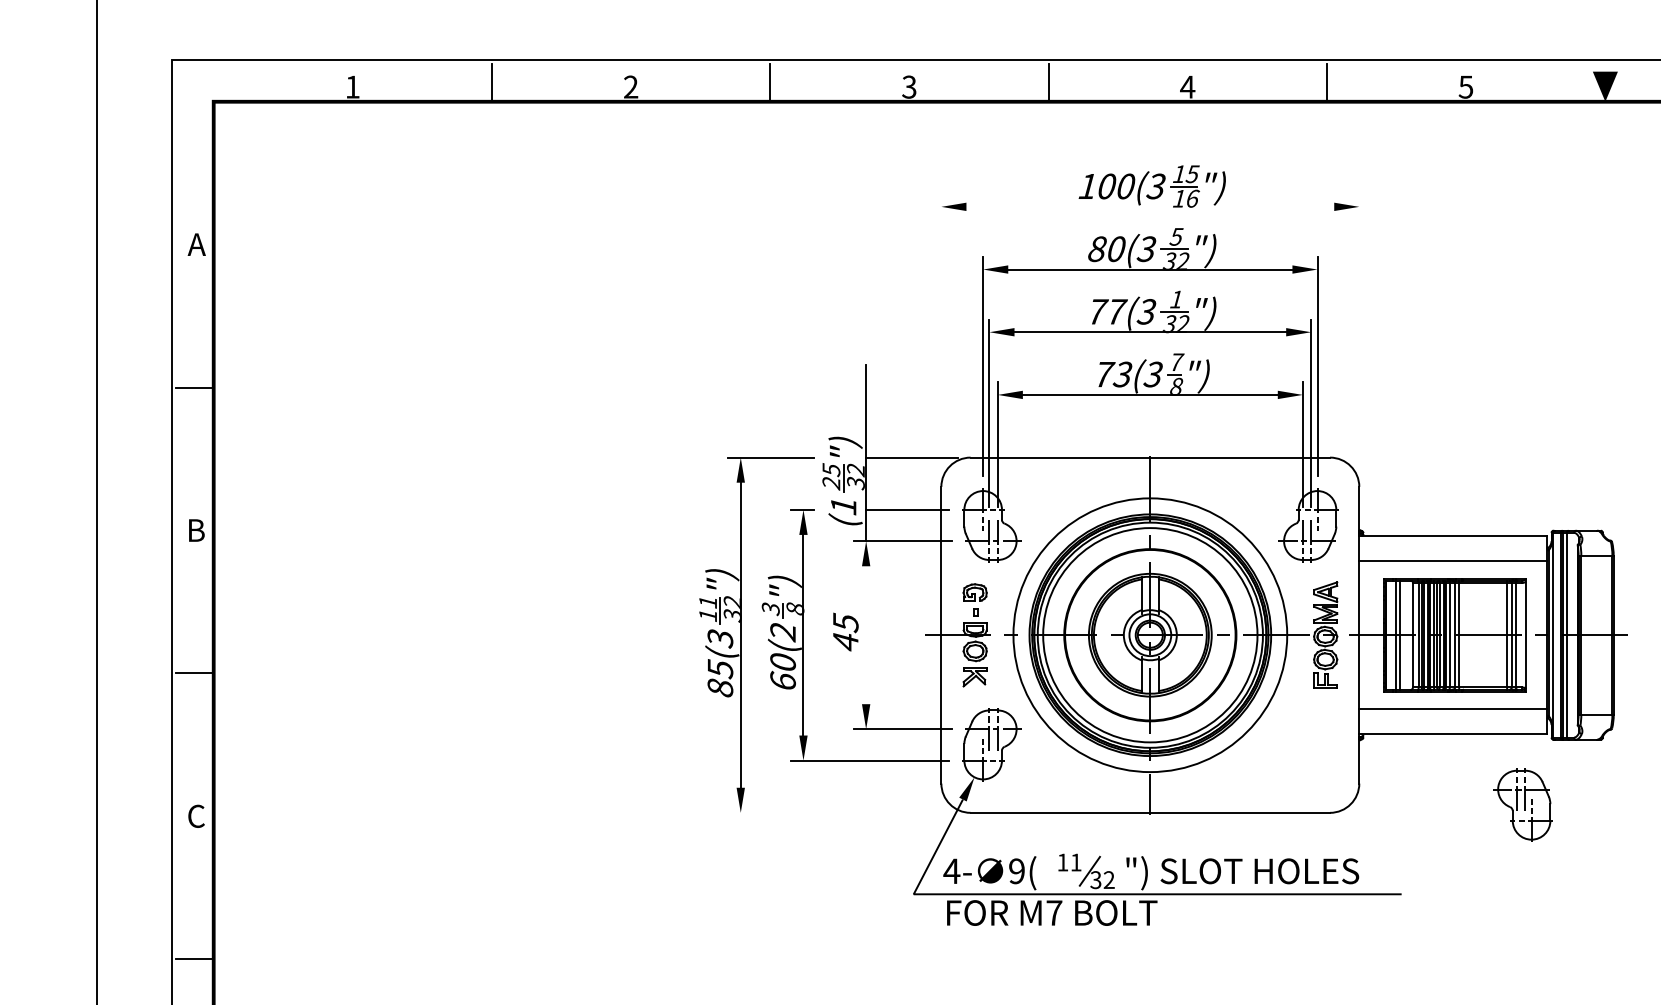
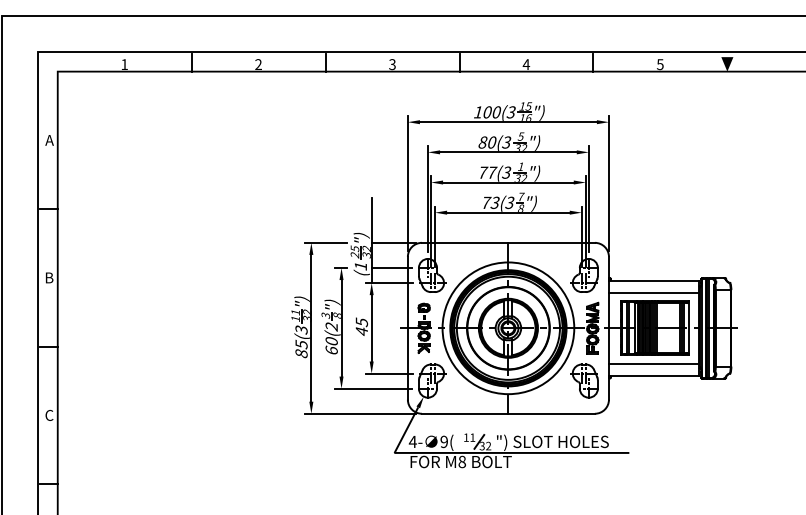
line: (1148, 207) -> (507, 122), added
line: (940, 334) -> (407, 183), added
line: (1358, 334) -> (608, 183), added
line: (865, 635) -> (371, 328), added
part: (1522, 803) -> (584, 380), moved
line: (842, 812) -> (360, 413), added
text: (1054, 912) -> (462, 461), M7 -> M8

